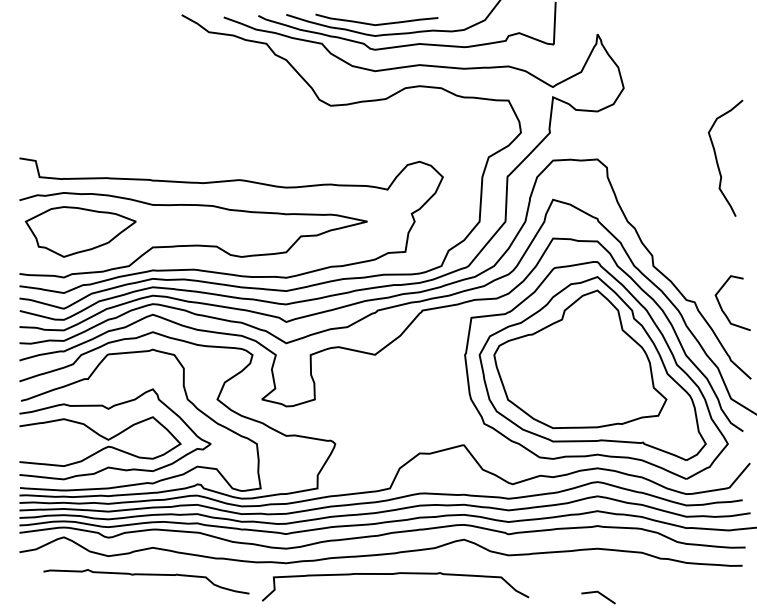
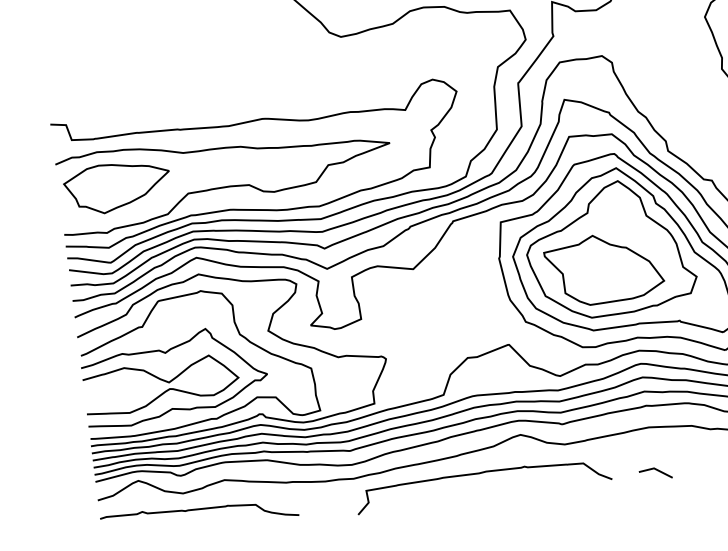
part: (572, 378) -> (604, 268), added
curve: (395, 574) -> (482, 473), moved
curve: (146, 575) -> (198, 510), moved

